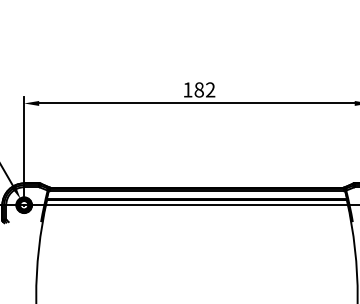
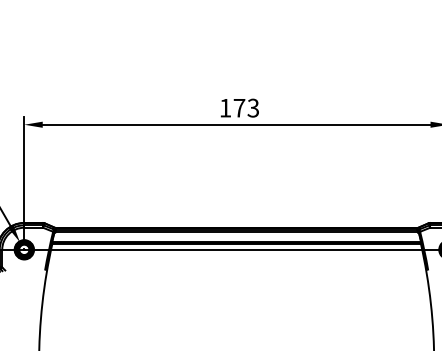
text: (204, 89) -> (245, 107), 182 -> 173

